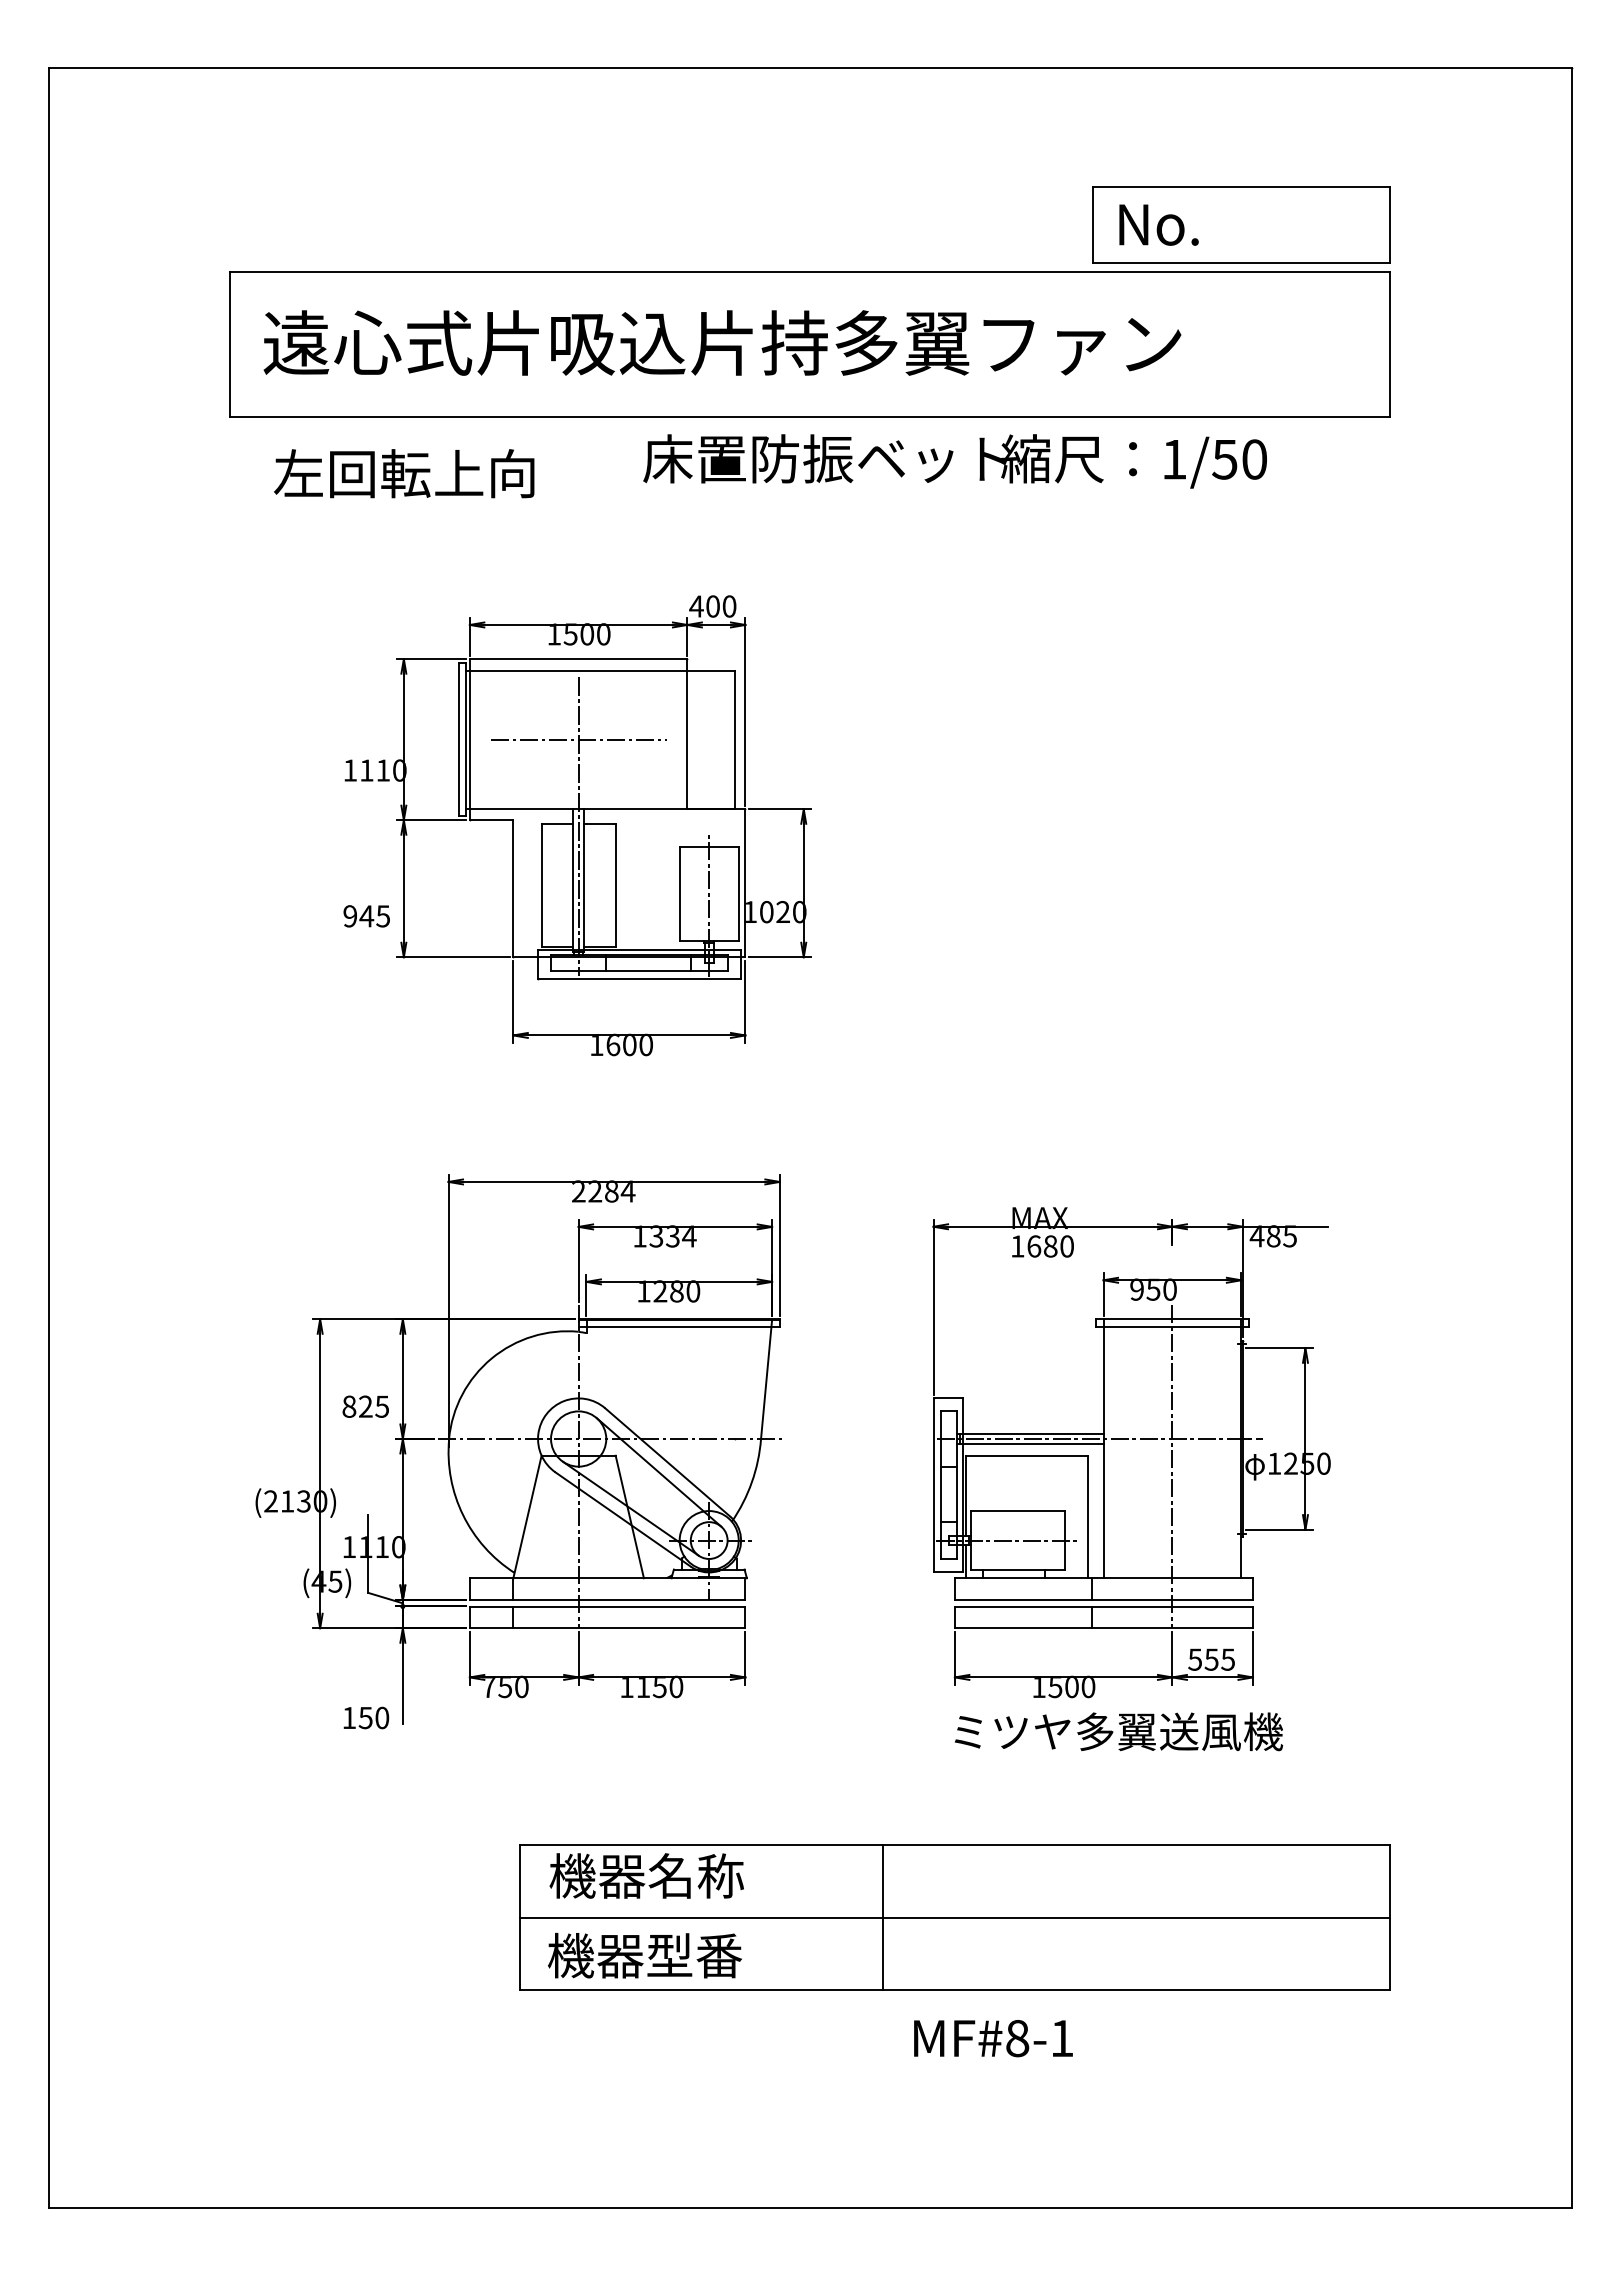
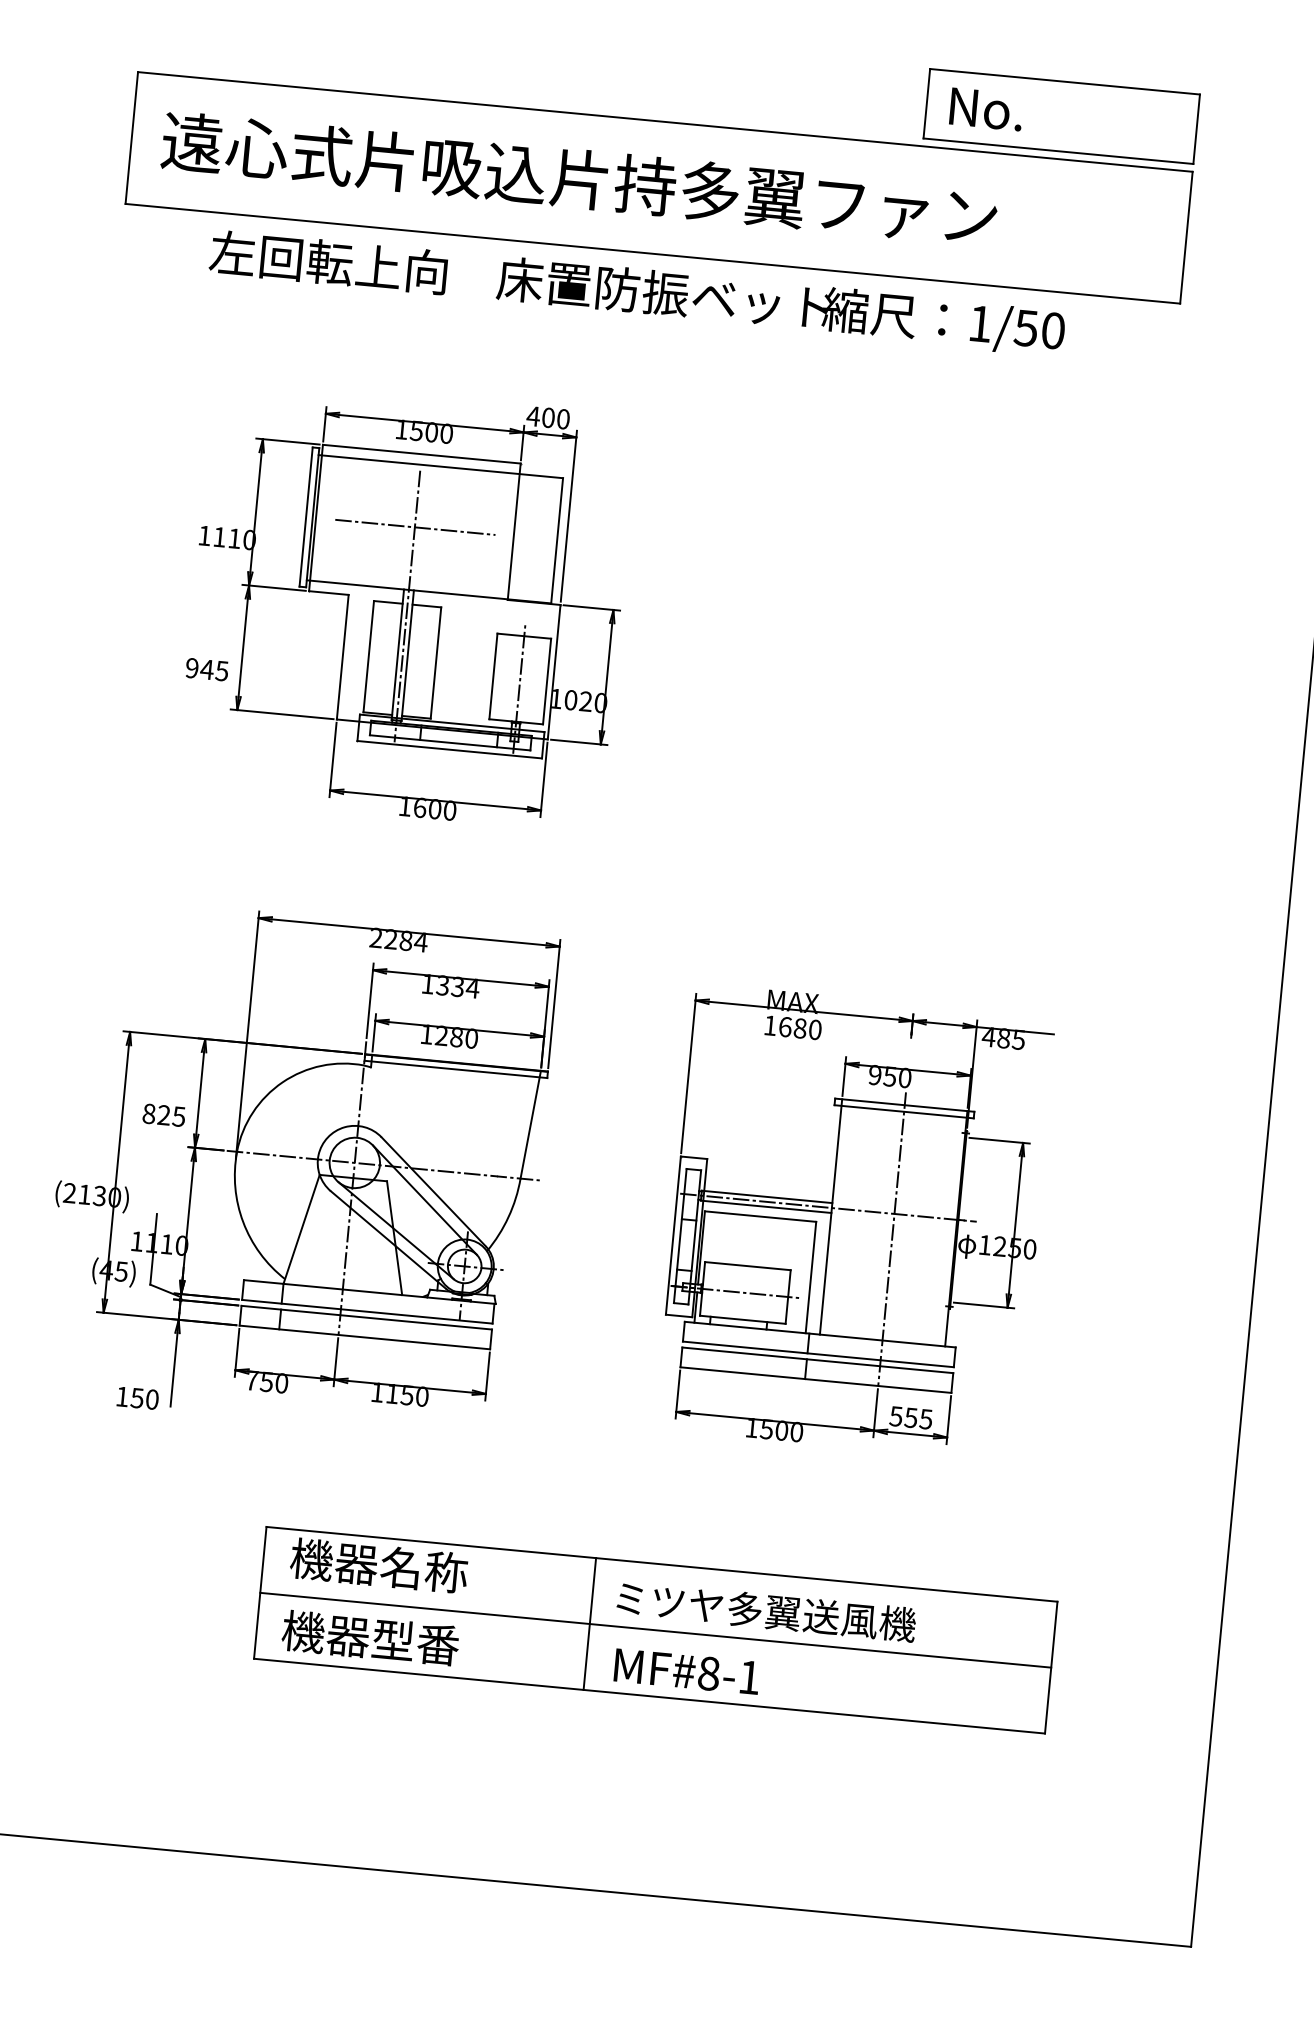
text: (404, 473) -> (328, 262), moved
text: (1118, 1731) -> (766, 1611), moved
text: (993, 2038) -> (687, 1671), moved

